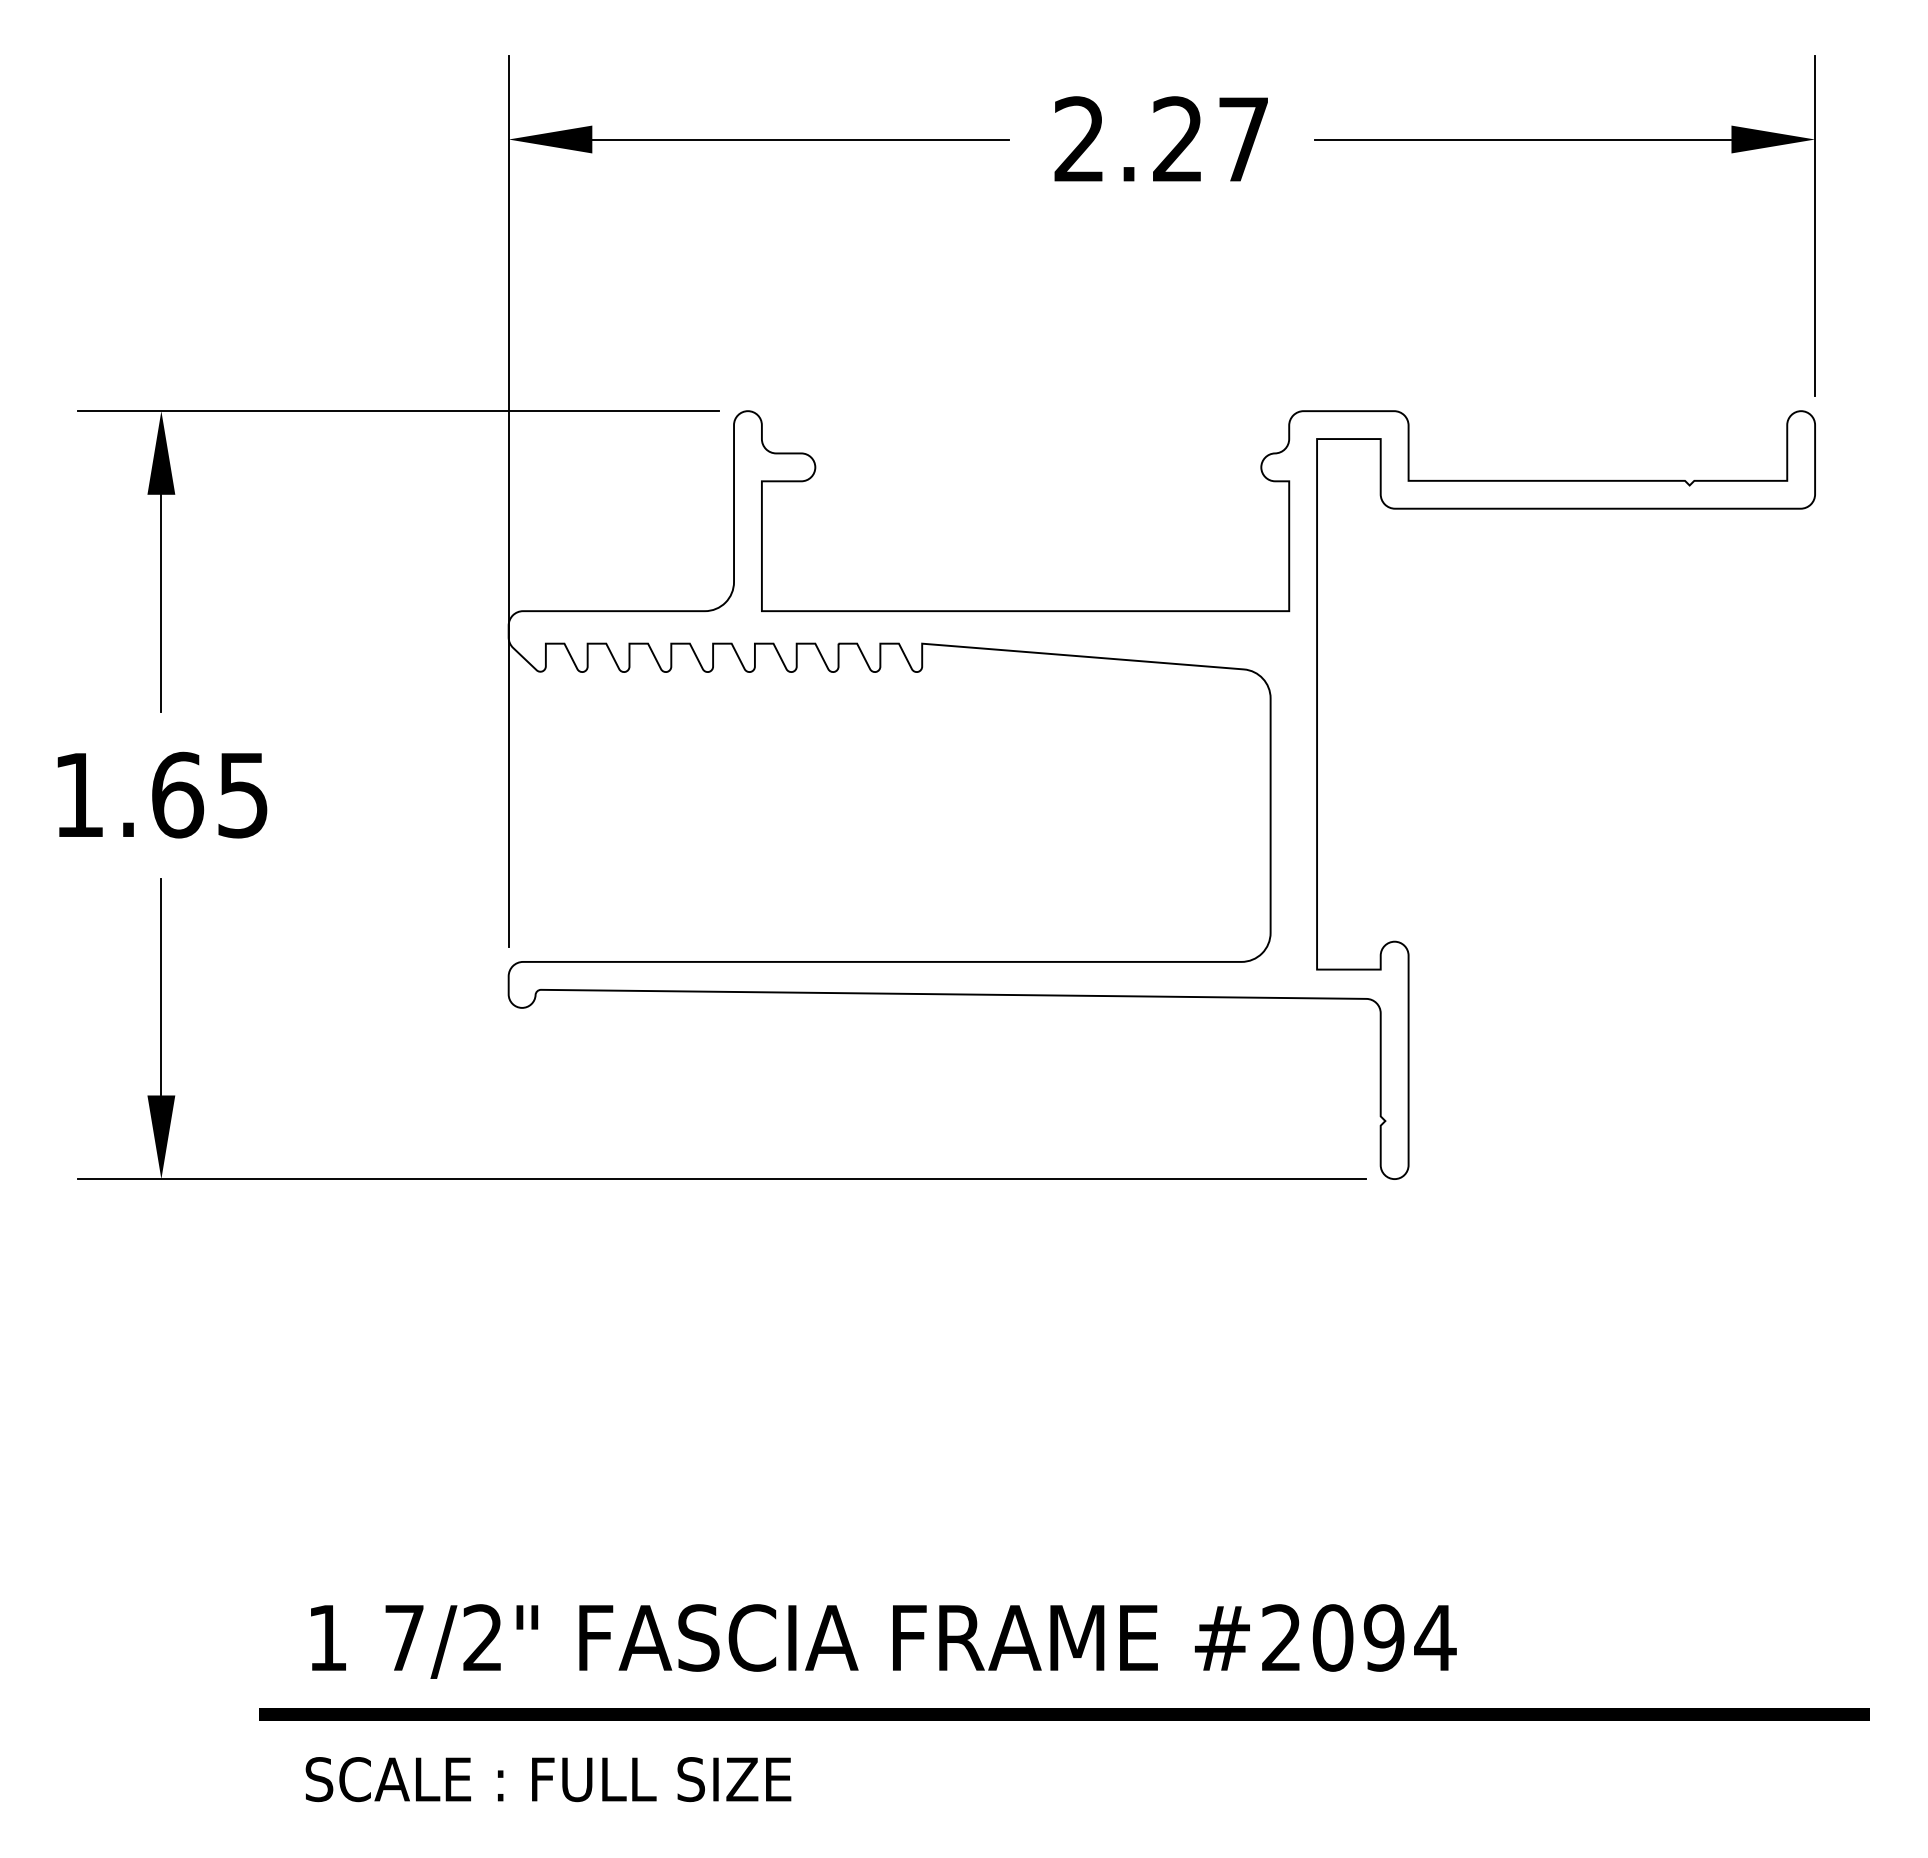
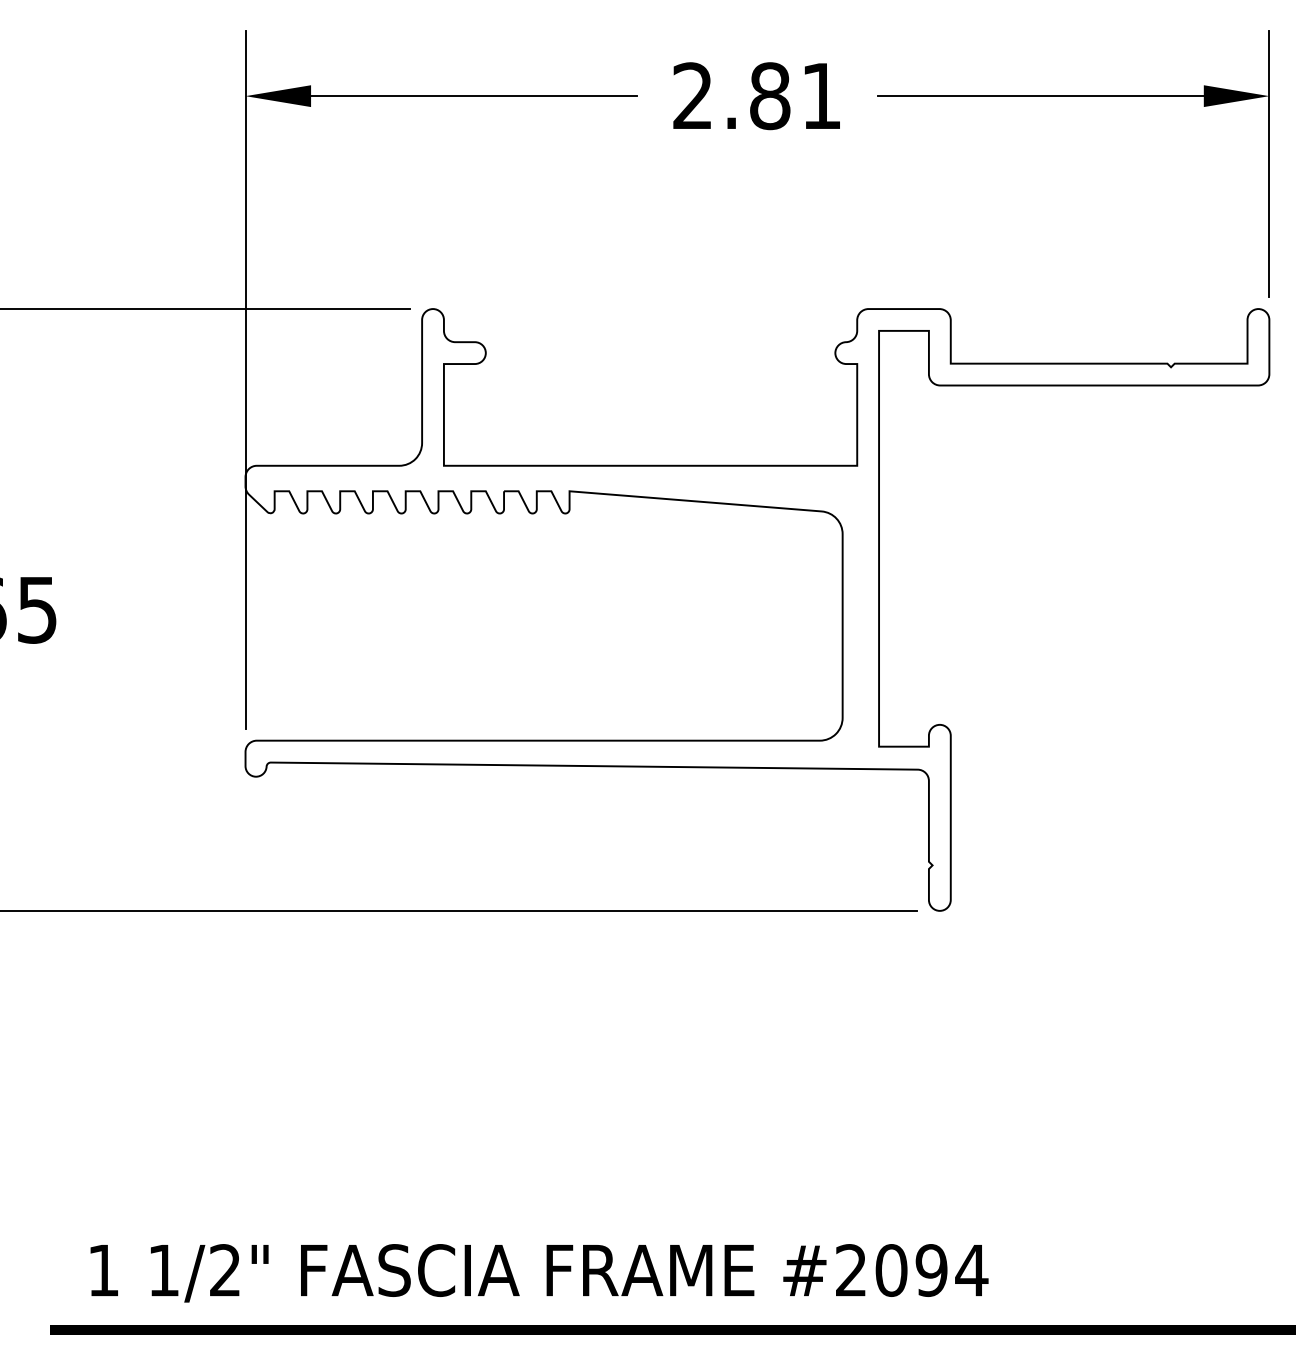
text: (1209, 139) -> (794, 96), 2.27 -> 2.81
text: (404, 1637) -> (163, 1270), 7/2" -> 1/2"

